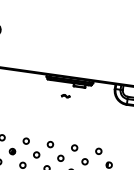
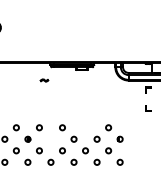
part: (65, 96) -> (44, 80), moved
circle: (74, 147) -> (85, 127), removed
circle: (36, 154) -> (50, 138), removed

